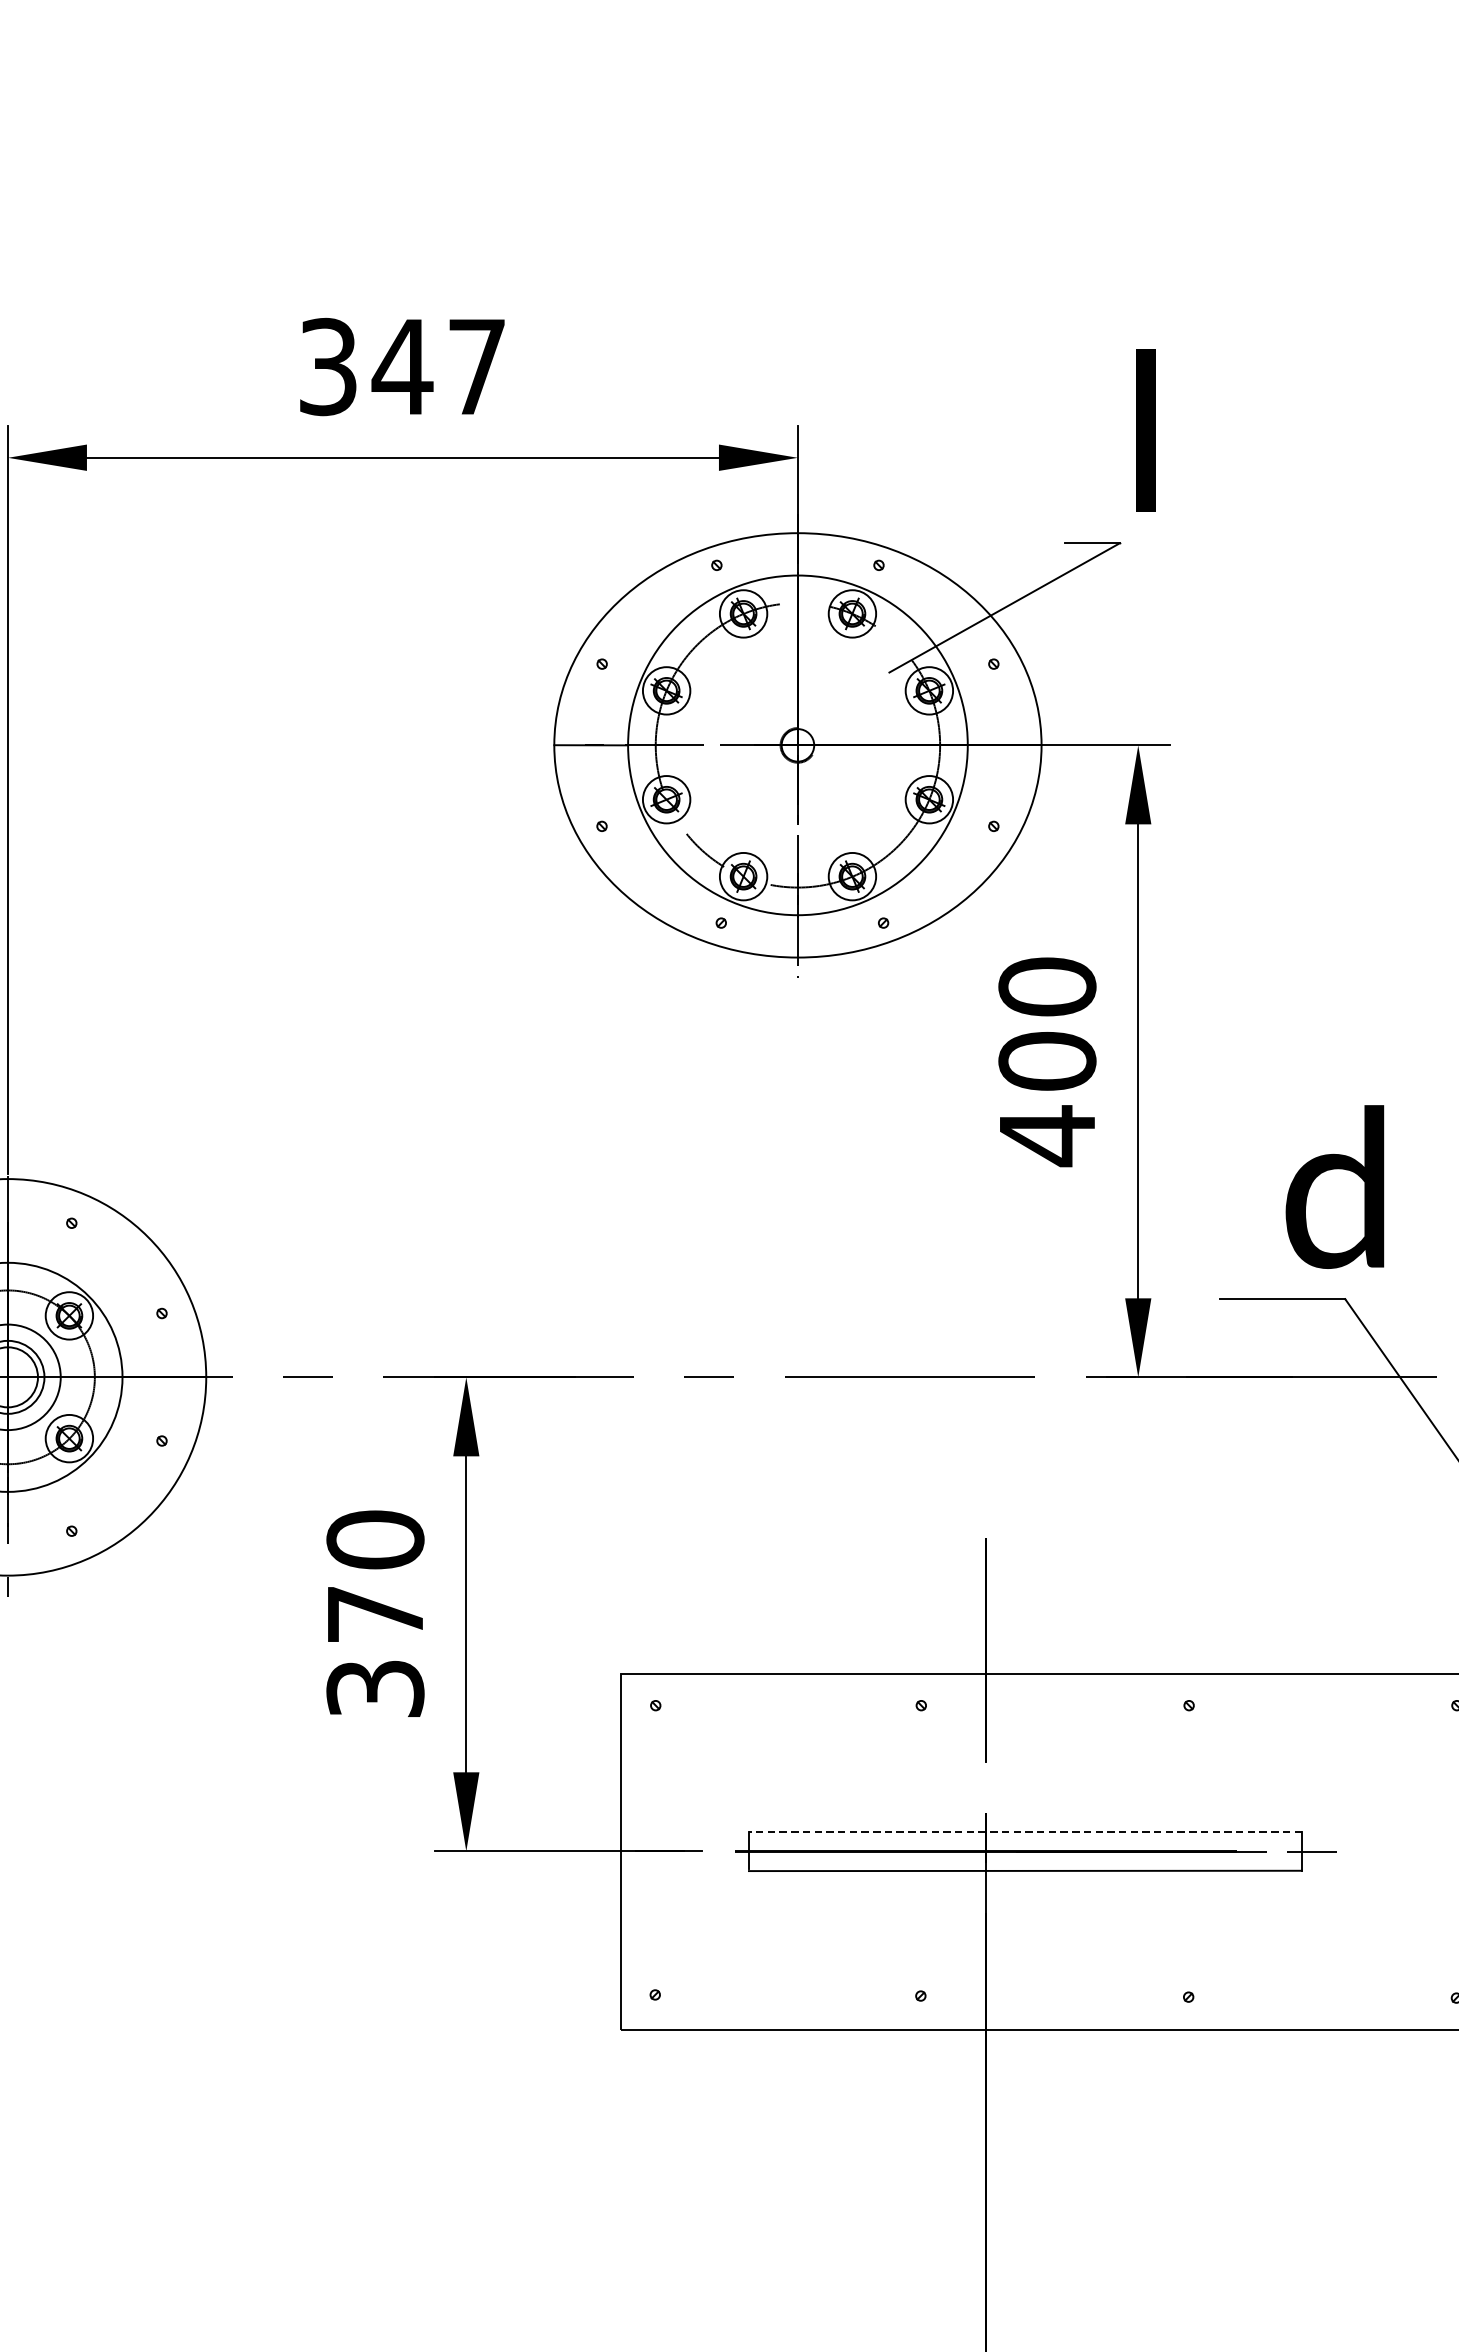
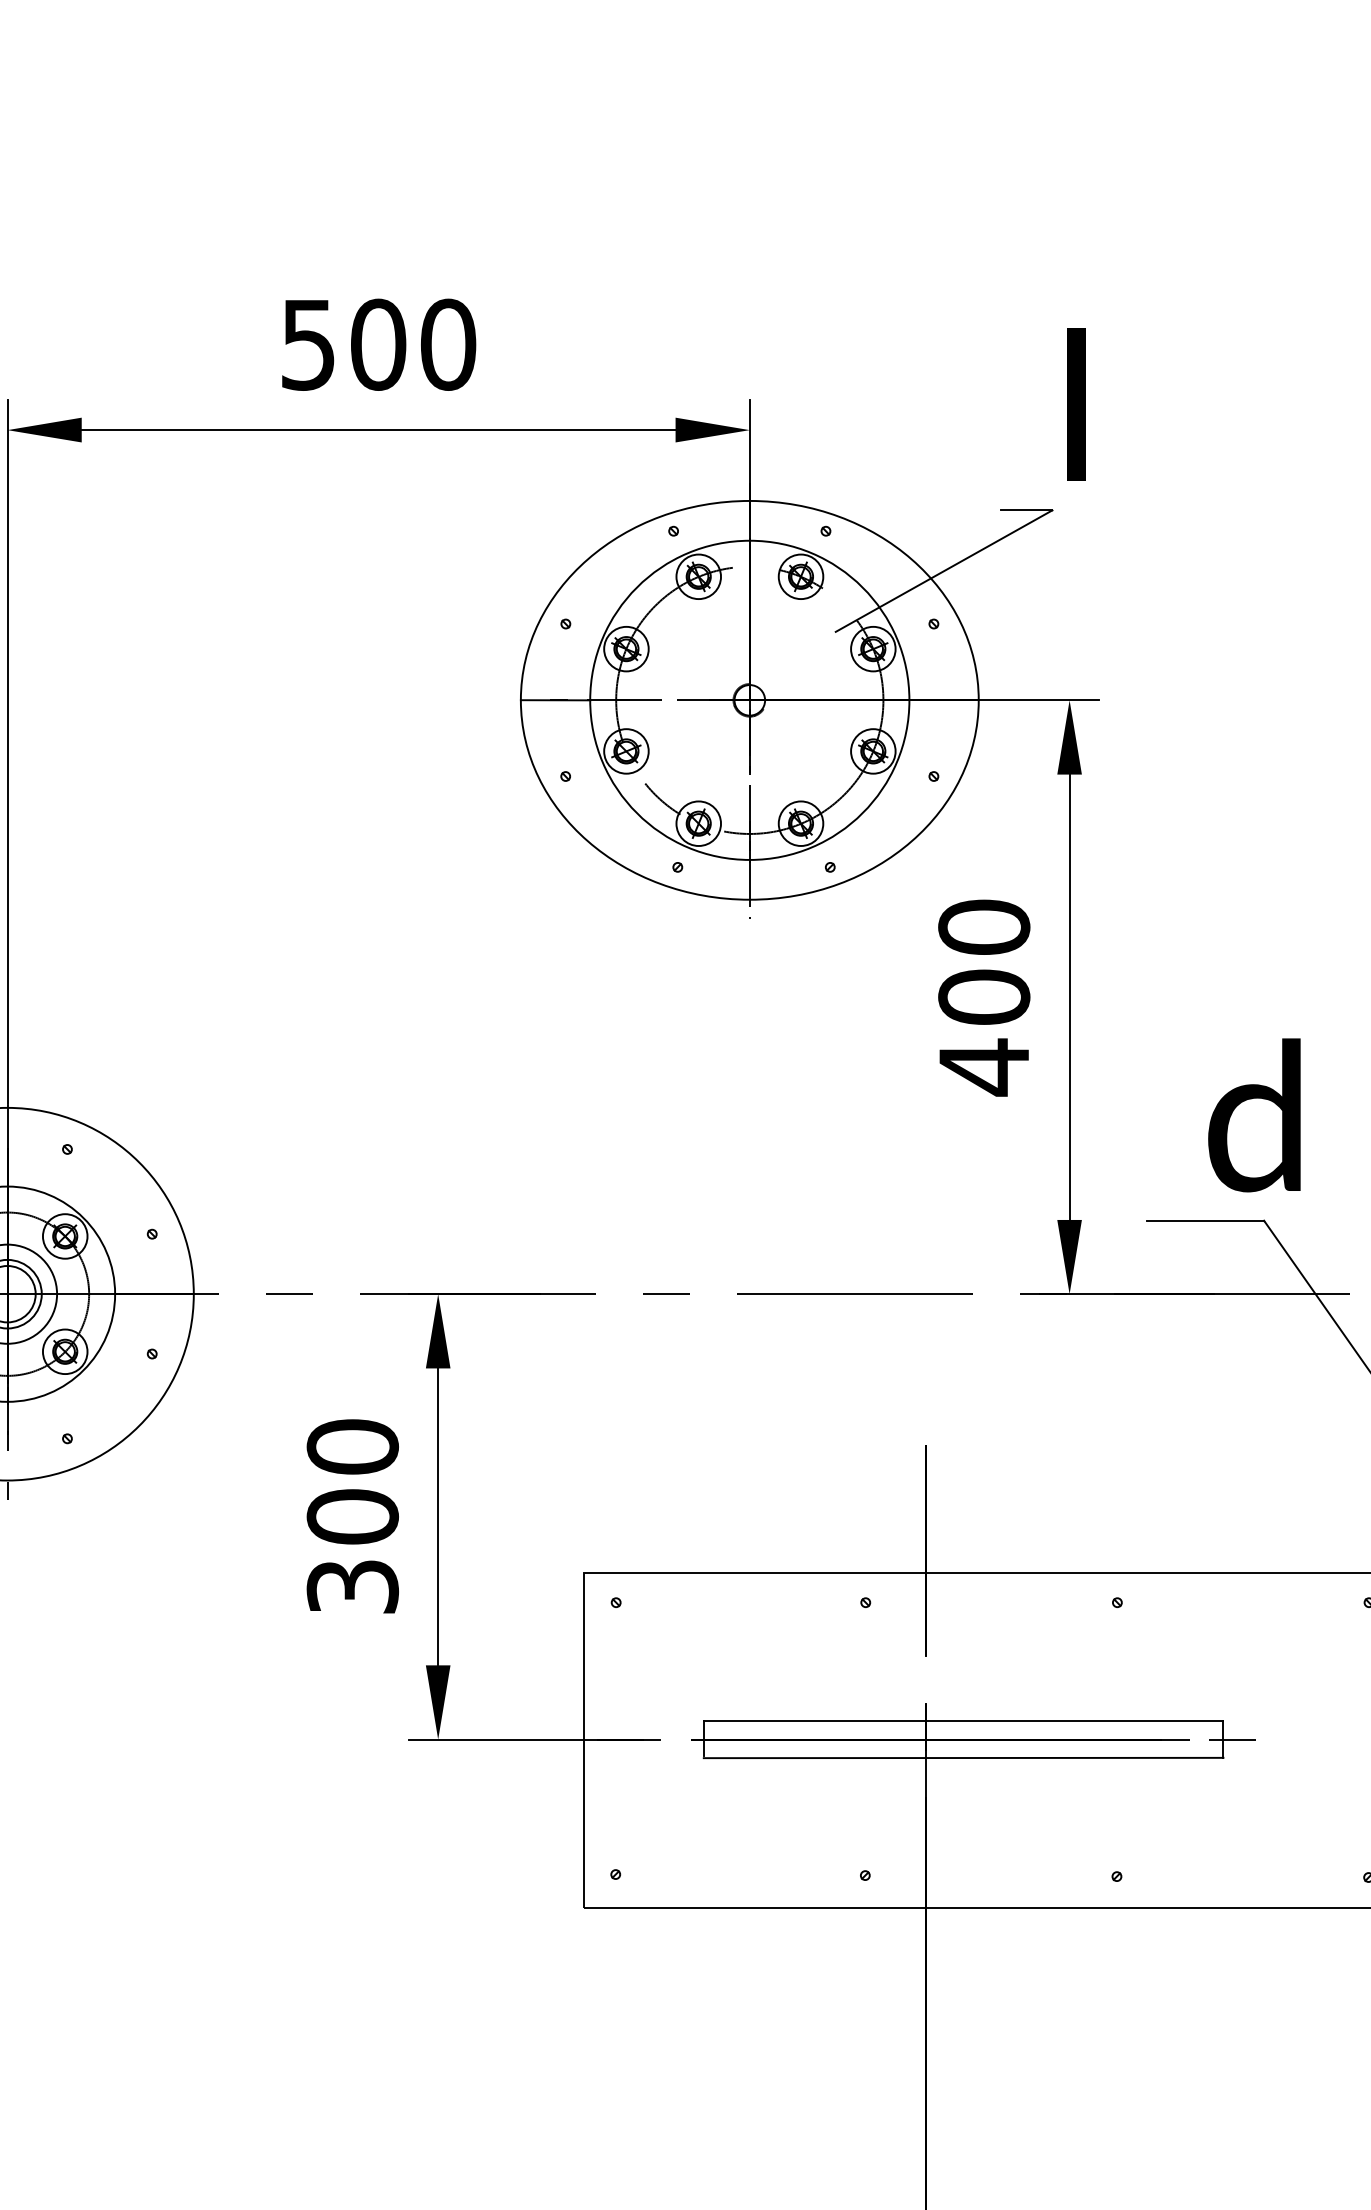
text: (403, 366) -> (379, 344), 347 -> 500
text: (375, 1613) -> (352, 1516), 370 -> 300
line: (1025, 1832) -> (963, 1721), dashed -> solid

